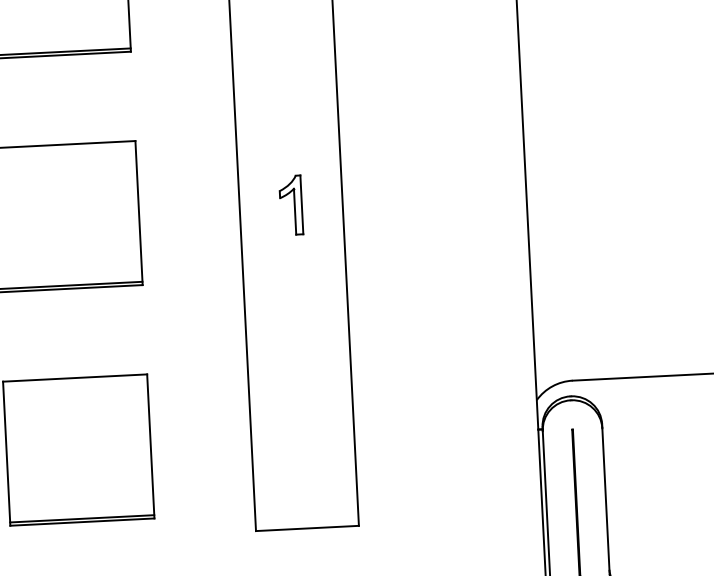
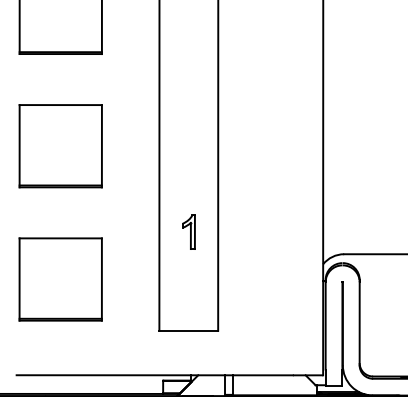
part: (290, 204) -> (188, 231), moved

